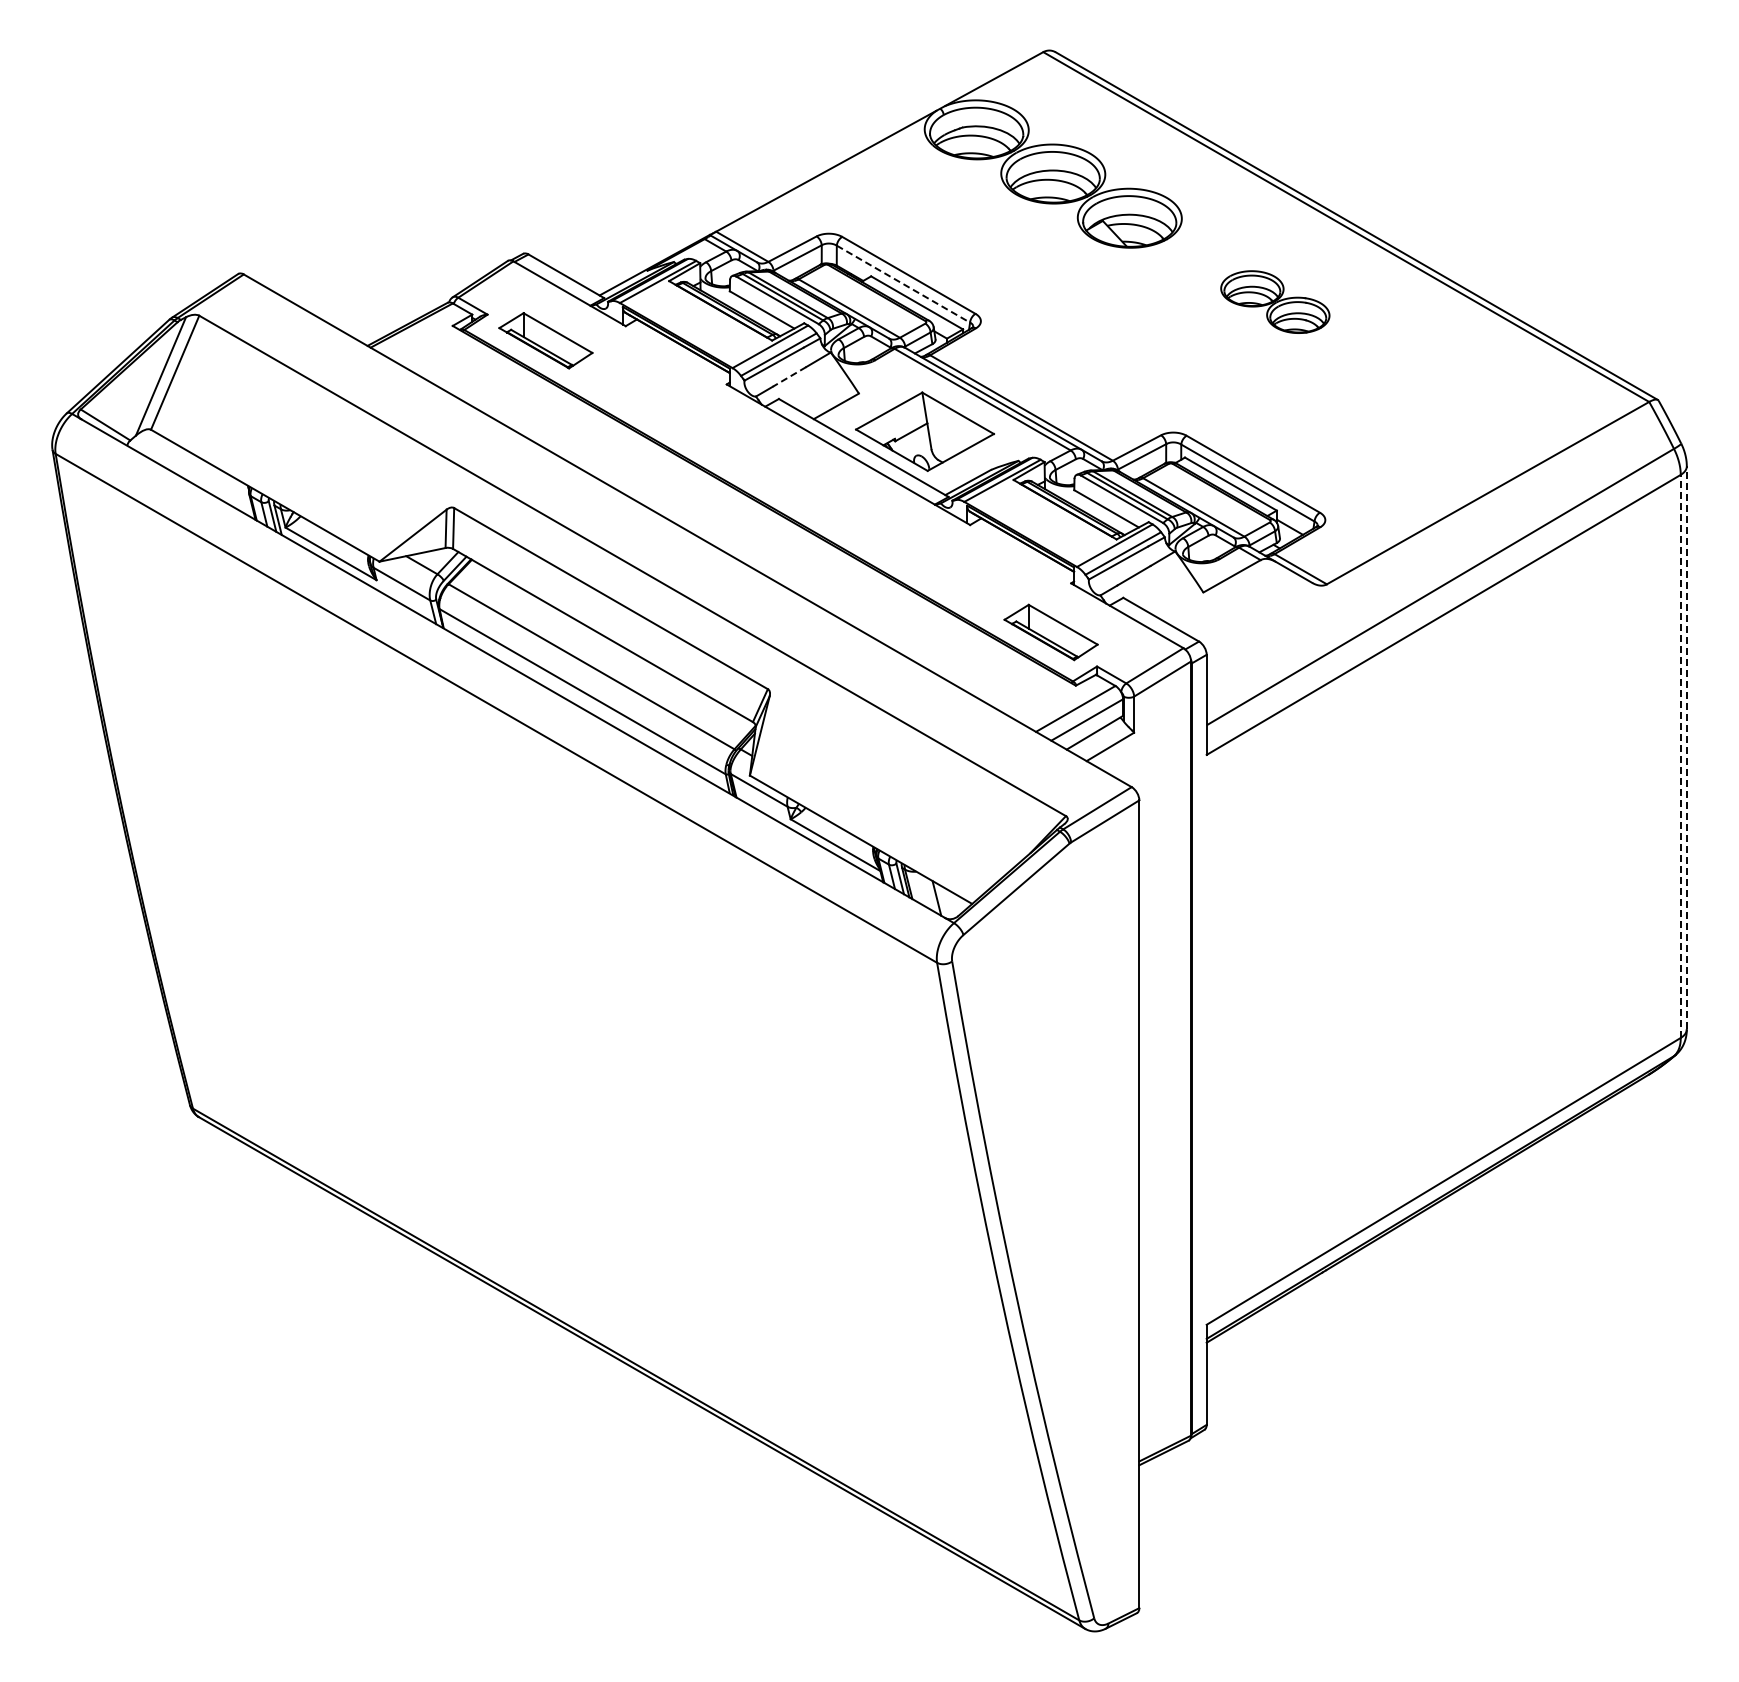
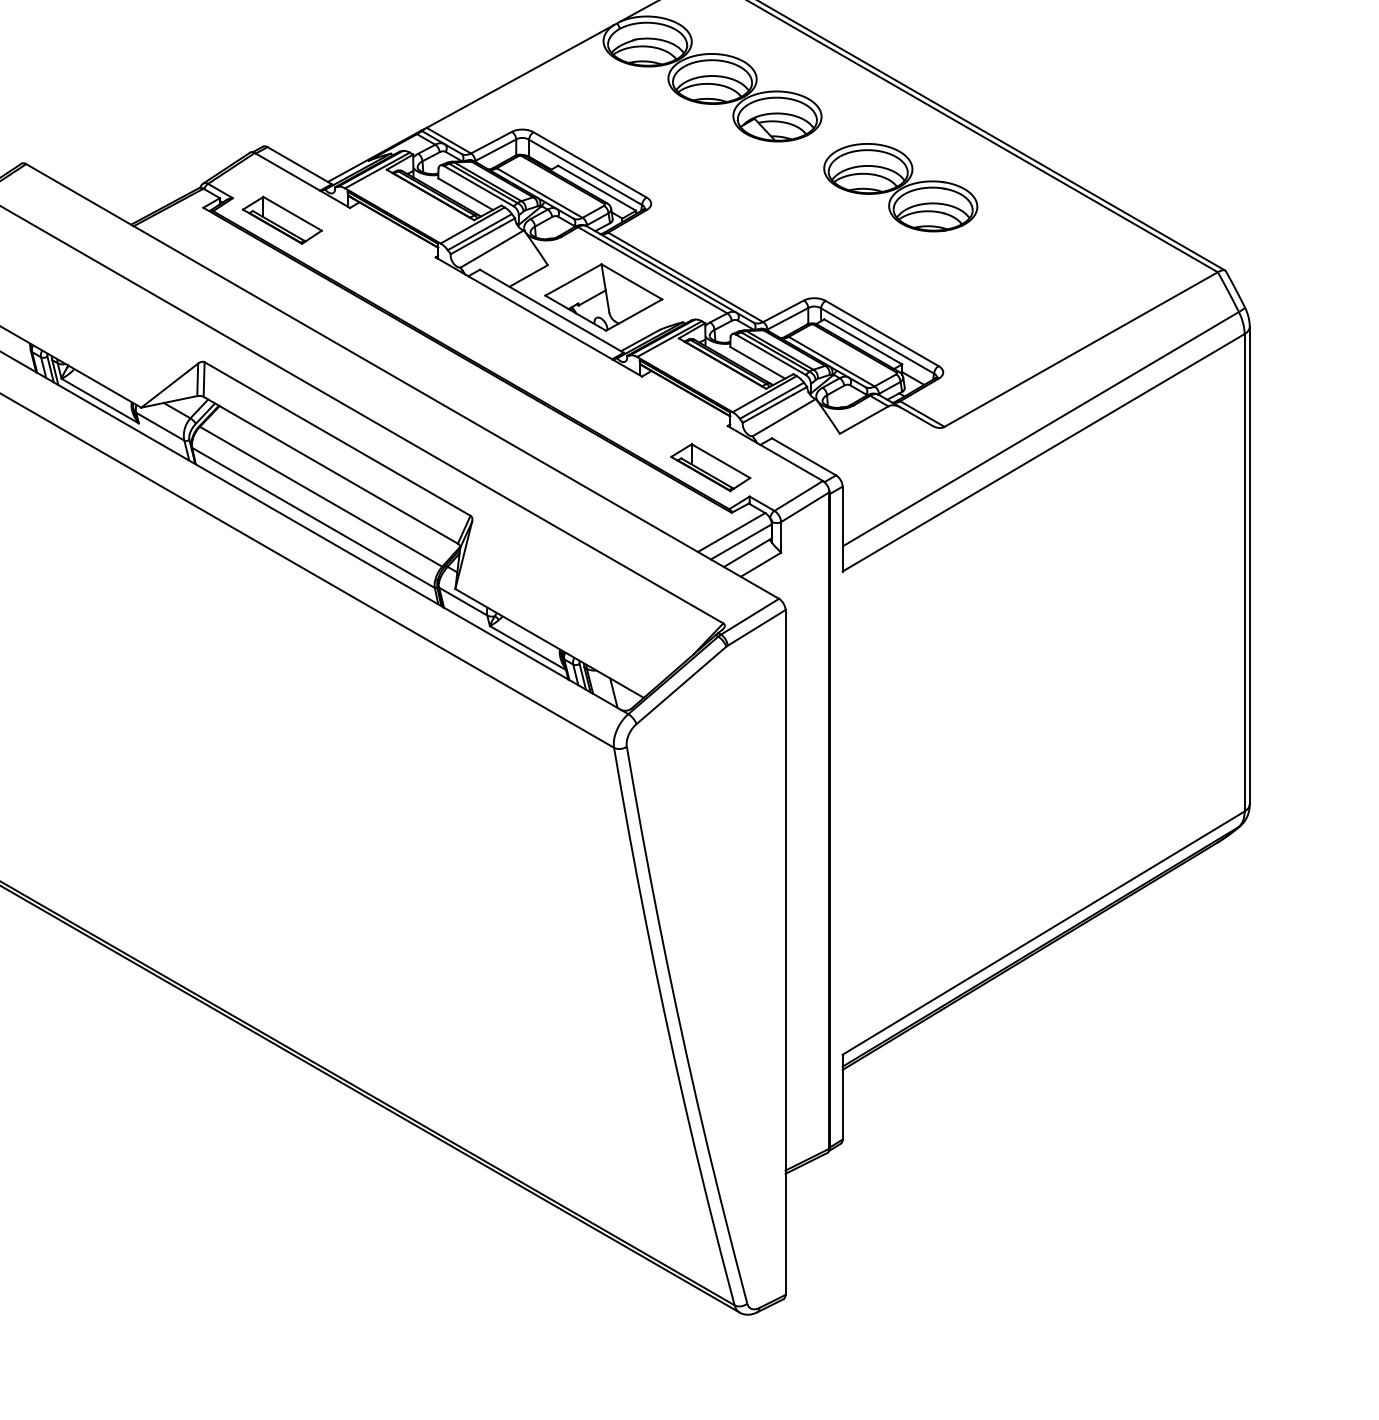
line: (903, 284) -> (585, 172), dashed -> solid
part: (1275, 301) -> (900, 187), size x1.67
line: (789, 377) -> (488, 251), dashed -> solid
line: (1686, 747) -> (1249, 565), dashed -> solid
line: (1680, 756) -> (1244, 572), dashed -> solid

